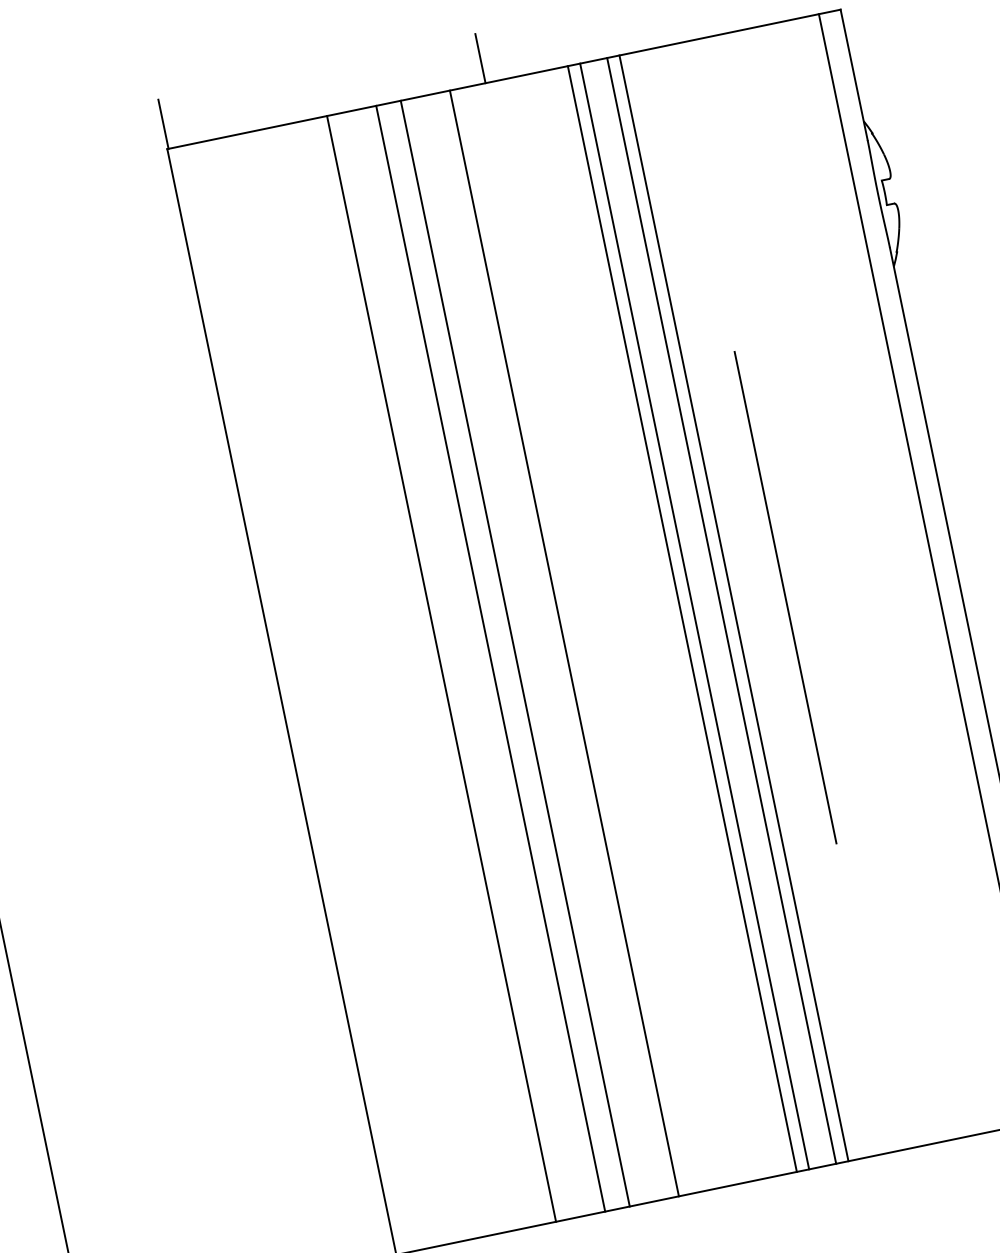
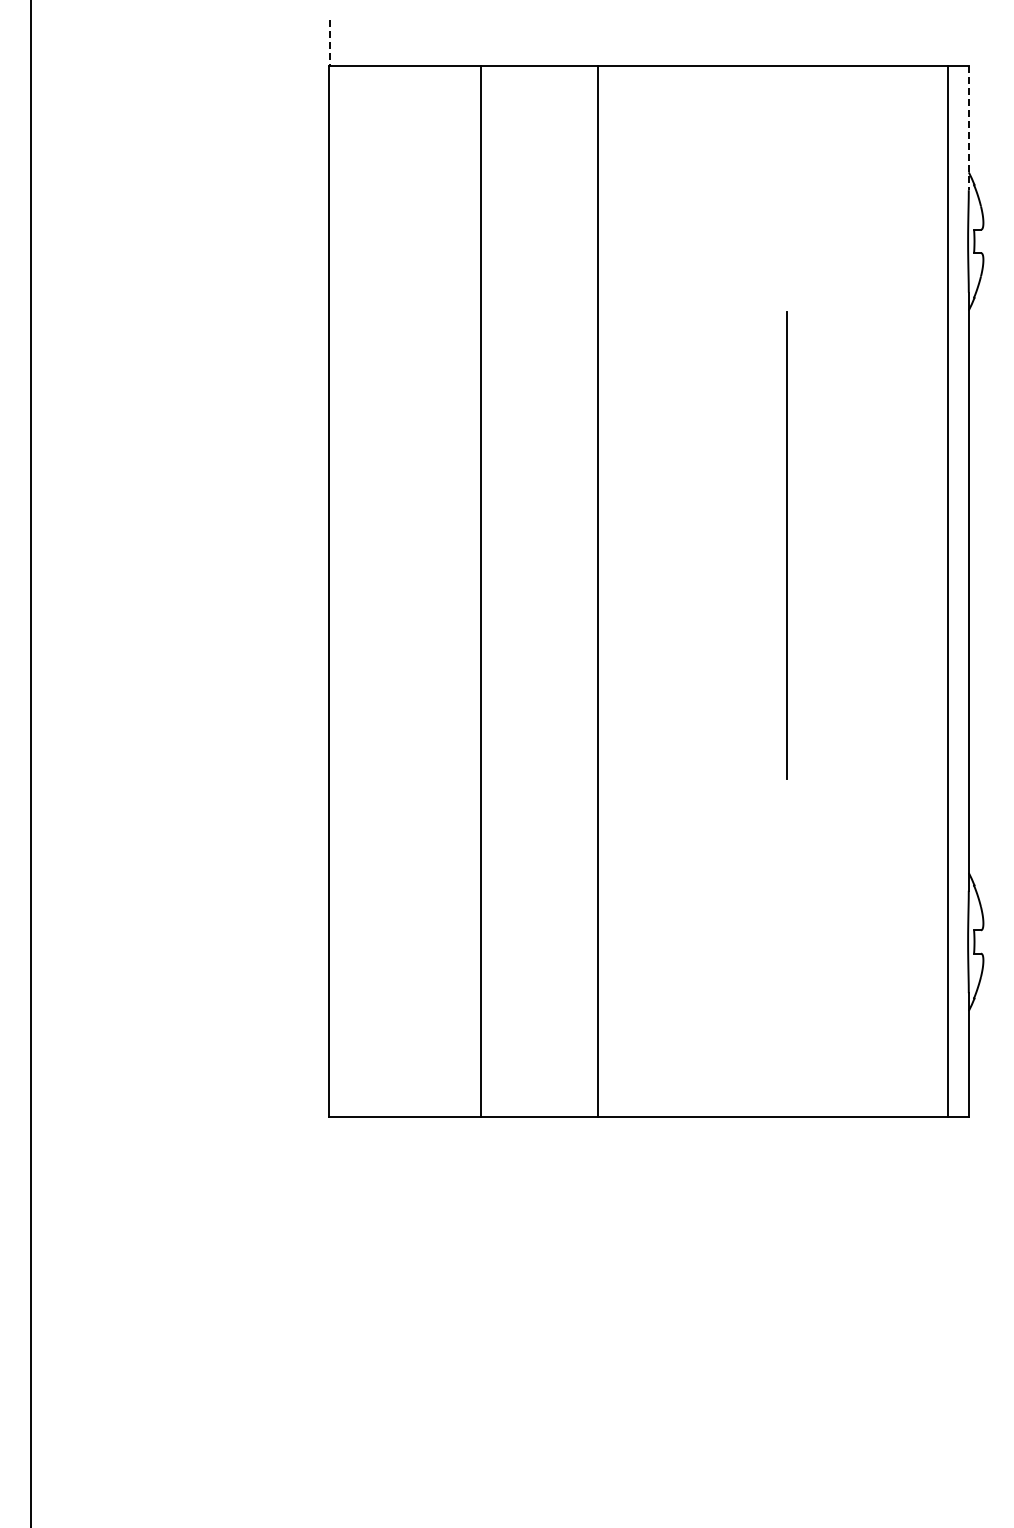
line: (480, 58) -> (631, 42), removed
line: (853, 75) -> (968, 128), solid -> dashed
line: (164, 124) -> (330, 43), solid -> dashed
line: (785, 597) -> (786, 545), moved
line: (733, 608) -> (758, 591), removed
line: (721, 610) -> (746, 591), removed
line: (694, 616) -> (721, 591), removed
line: (682, 618) -> (709, 591), removed
line: (514, 653) -> (550, 591), removed
line: (490, 658) -> (527, 591), removed

